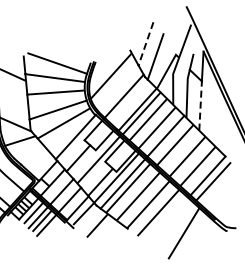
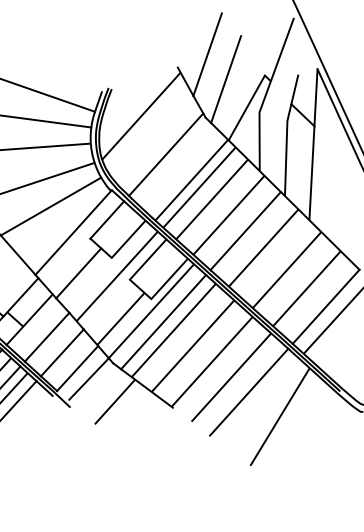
line: (146, 43) -> (208, 53), dashed -> solid
line: (200, 105) -> (311, 172), dashed -> solid
line: (167, 220) -> (248, 391), added

